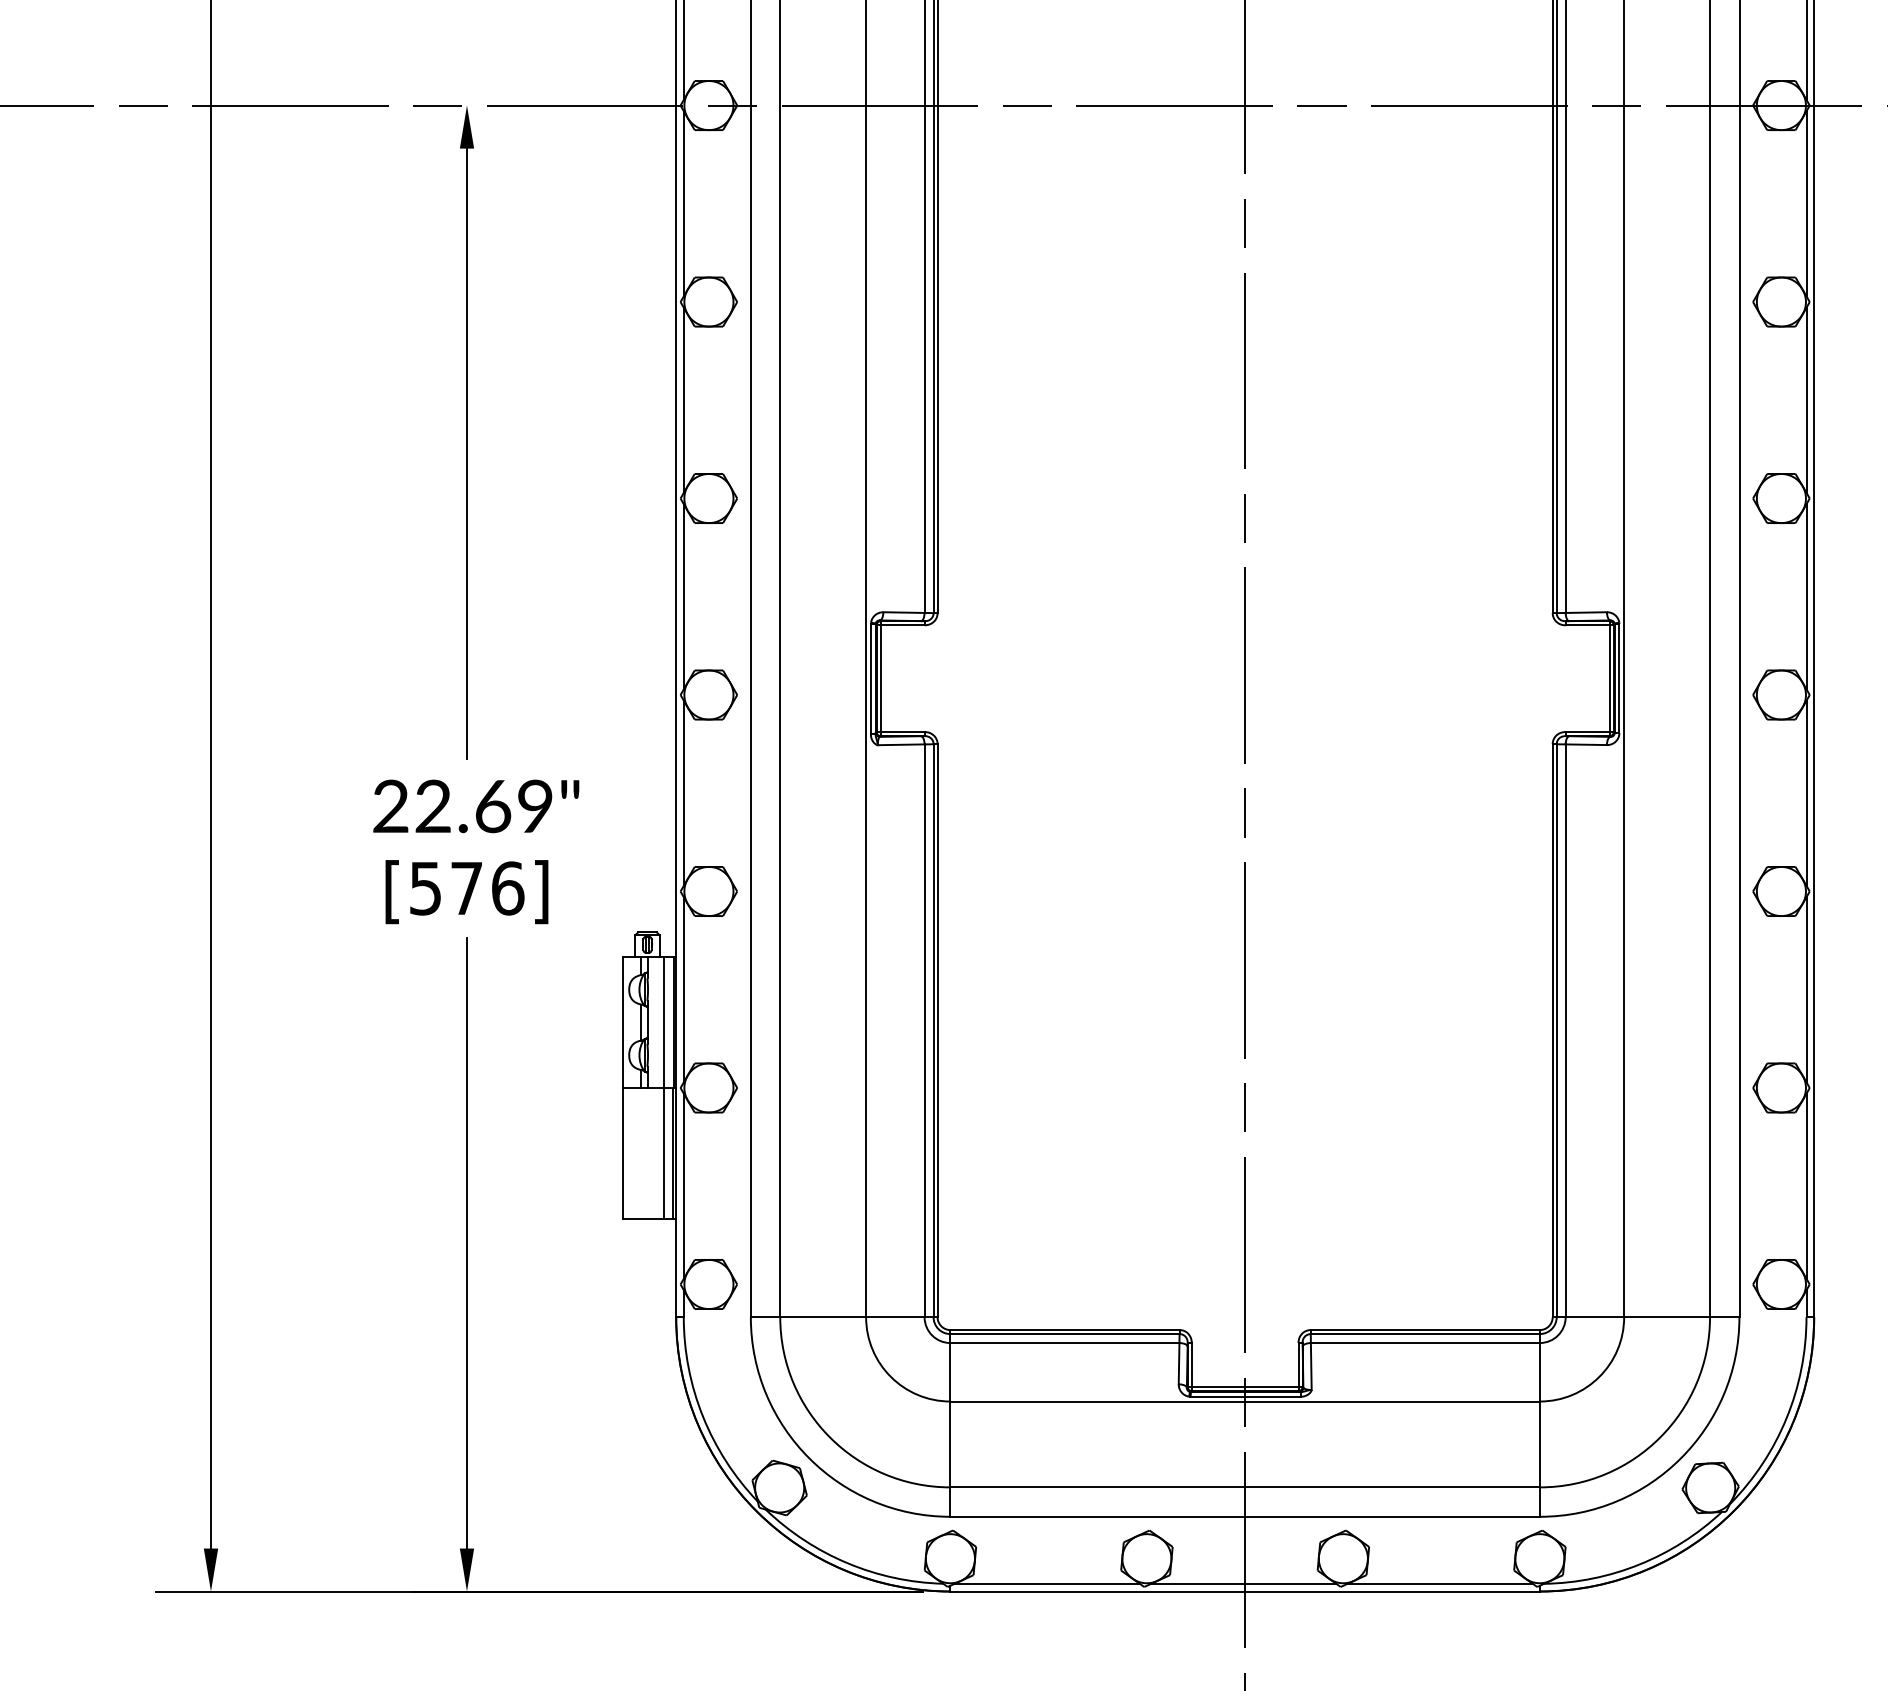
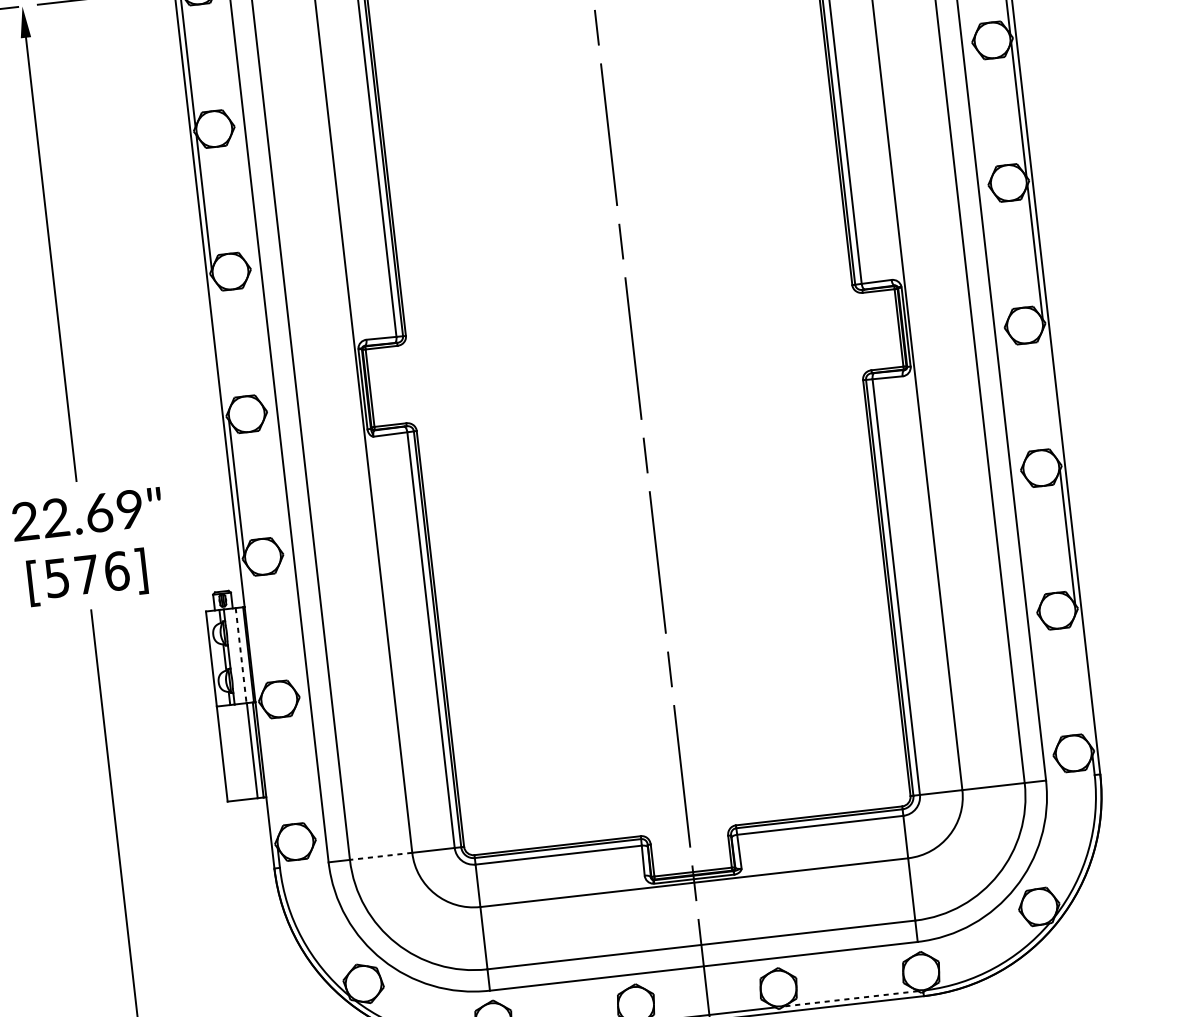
line: (683, 596) -> (220, 344), removed
line: (1806, 792) -> (1051, 394), removed
line: (683, 989) -> (252, 630), removed
line: (663, 1023) -> (240, 656), solid -> dashed
line: (683, 1185) -> (268, 772), removed
line: (1806, 1185) -> (1083, 679), removed
line: (823, 1317) -> (381, 856), solid -> dashed
line: (1440, 1583) -> (851, 998), solid -> dashed

